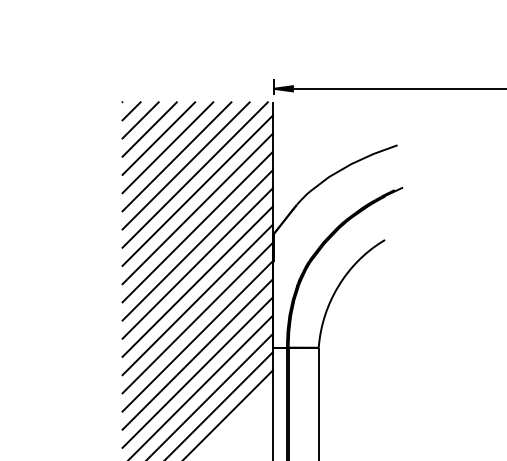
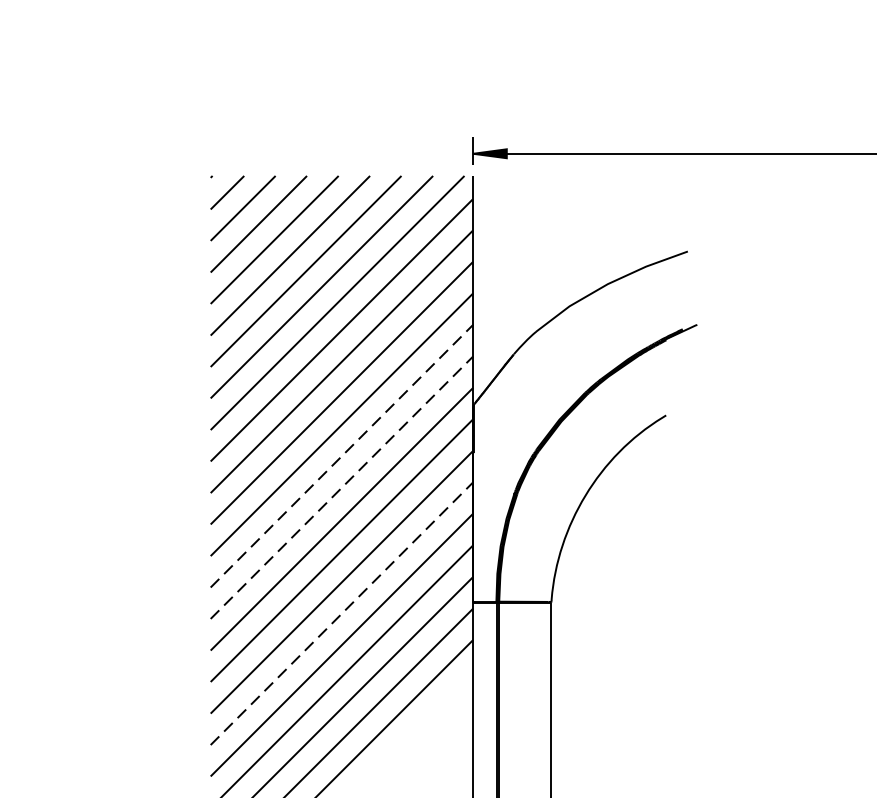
line: (198, 263) -> (343, 456), solid -> dashed
line: (198, 281) -> (343, 487), solid -> dashed
line: (198, 354) -> (343, 613), solid -> dashed

